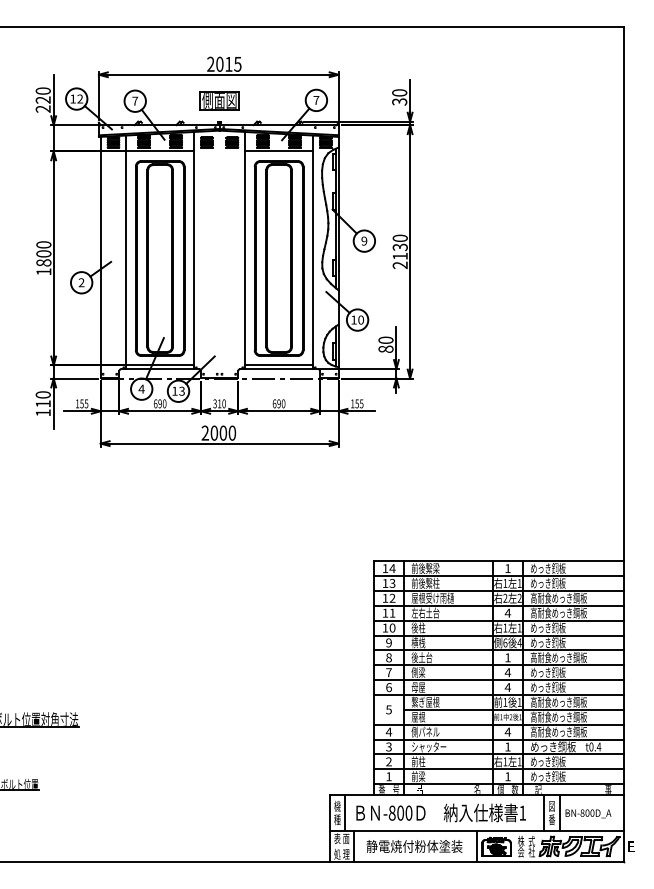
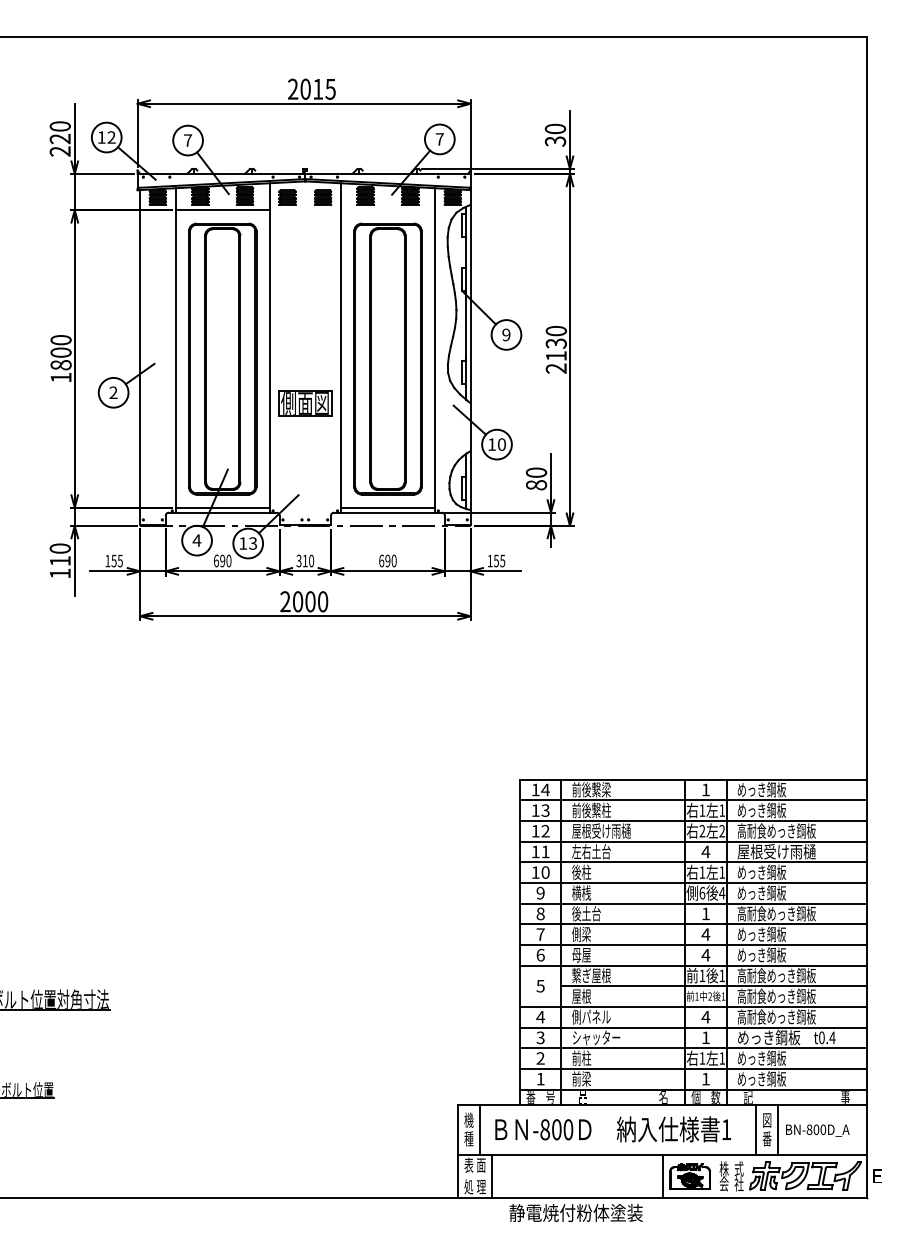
part: (219, 100) -> (305, 403), moved
line: (278, 151) -> (387, 210), removed
text: (558, 612) -> (776, 851), 高耐食めっき鋼板 -> 屋根受け雨樋
text: (414, 846) -> (575, 1212), moved

